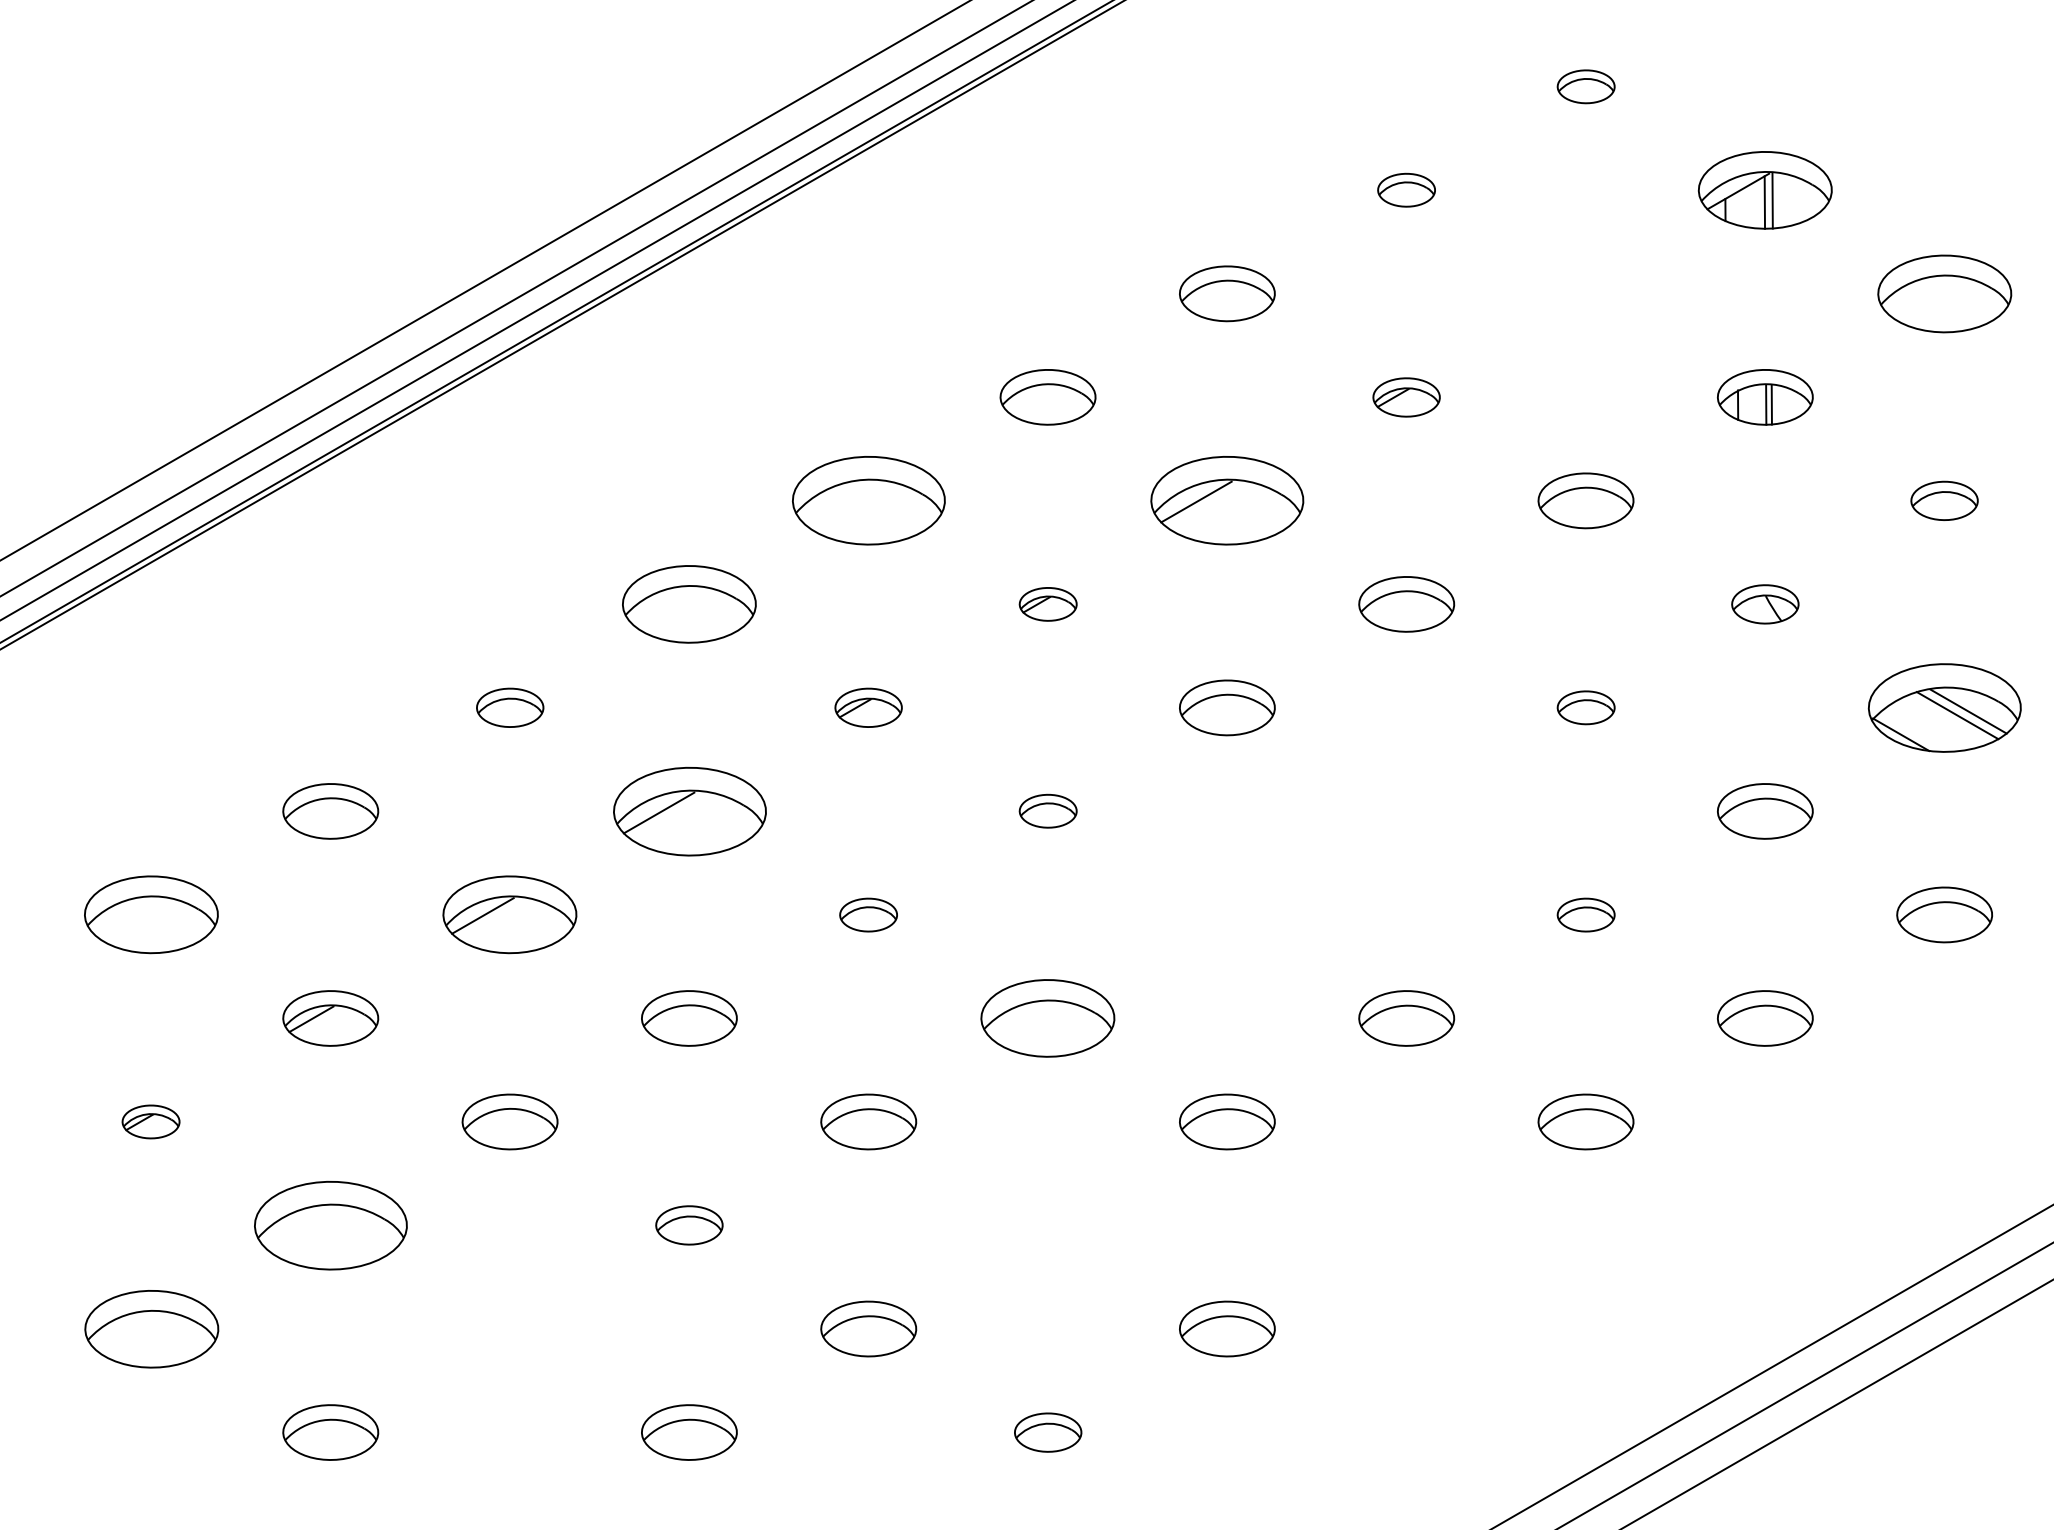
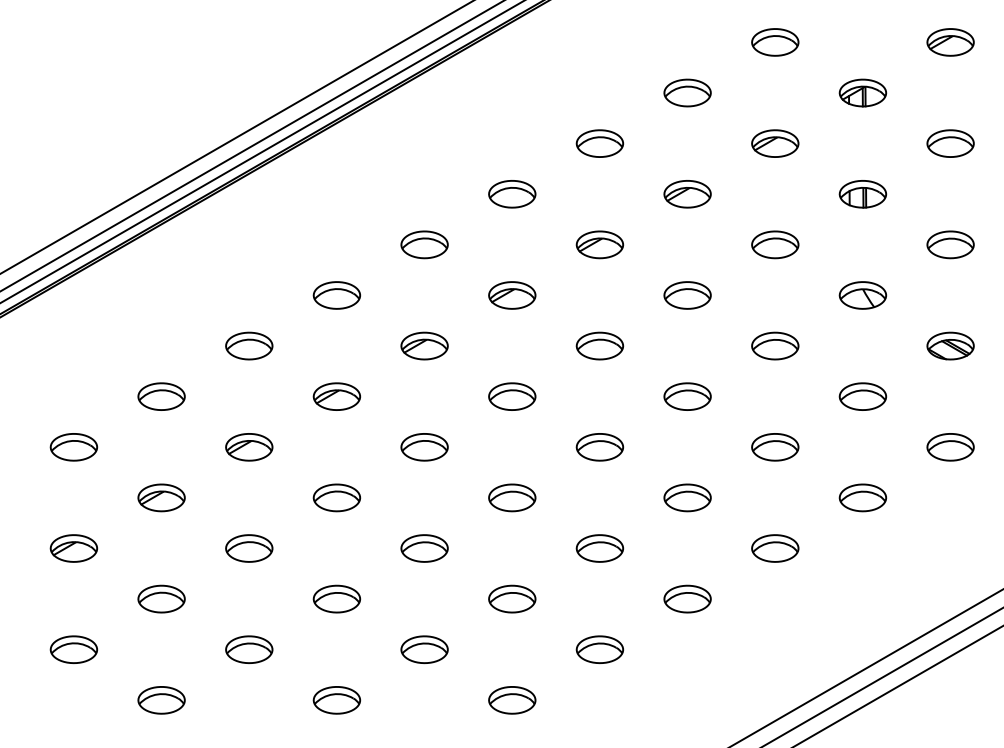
part: (1586, 86) -> (775, 42), size x1.67
part: (1944, 86) -> (950, 42), added
part: (1406, 189) -> (687, 92), size x1.67
part: (1764, 189) -> (862, 92), size x0.71
part: (1586, 293) -> (775, 143), added
part: (1944, 293) -> (950, 143), size x0.71
part: (1406, 397) -> (687, 194), size x1.43
part: (868, 500) -> (424, 244), size x0.62
part: (1226, 500) -> (599, 244), size x0.62
part: (1944, 500) -> (950, 244), size x1.43
part: (688, 604) -> (336, 295), size x0.71
part: (1048, 604) -> (512, 295), size x1.67
part: (1764, 604) -> (862, 295), size x1.43
part: (510, 706) -> (249, 345), size x1.43
part: (868, 706) -> (424, 345), size x1.43
part: (1586, 706) -> (775, 345), size x1.67
part: (1944, 706) -> (950, 345), size x0.62
part: (688, 811) -> (336, 396), size x0.62
part: (1048, 811) -> (512, 396), size x1.67
part: (1406, 811) -> (687, 396), added
part: (150, 915) -> (73, 447), size x0.71
part: (510, 915) -> (249, 447), size x0.71
part: (868, 915) -> (424, 447), size x1.67
part: (1226, 915) -> (599, 447), added
part: (1586, 915) -> (775, 447), size x1.67
part: (1048, 1017) -> (512, 497), size x0.71
part: (150, 1121) -> (73, 548), size x1.67
part: (330, 1224) -> (161, 598), size x0.62
part: (688, 1224) -> (336, 598), size x1.43
part: (1048, 1224) -> (512, 598), added
part: (1406, 1224) -> (687, 598), added
part: (150, 1328) -> (73, 649), size x0.71
part: (510, 1328) -> (249, 649), added
part: (1048, 1432) -> (512, 700), size x1.43

